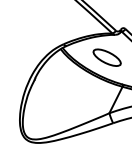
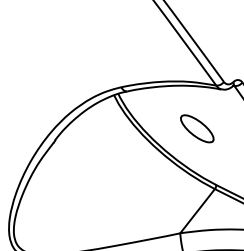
part: (106, 57) -> (196, 128), size x0.7

